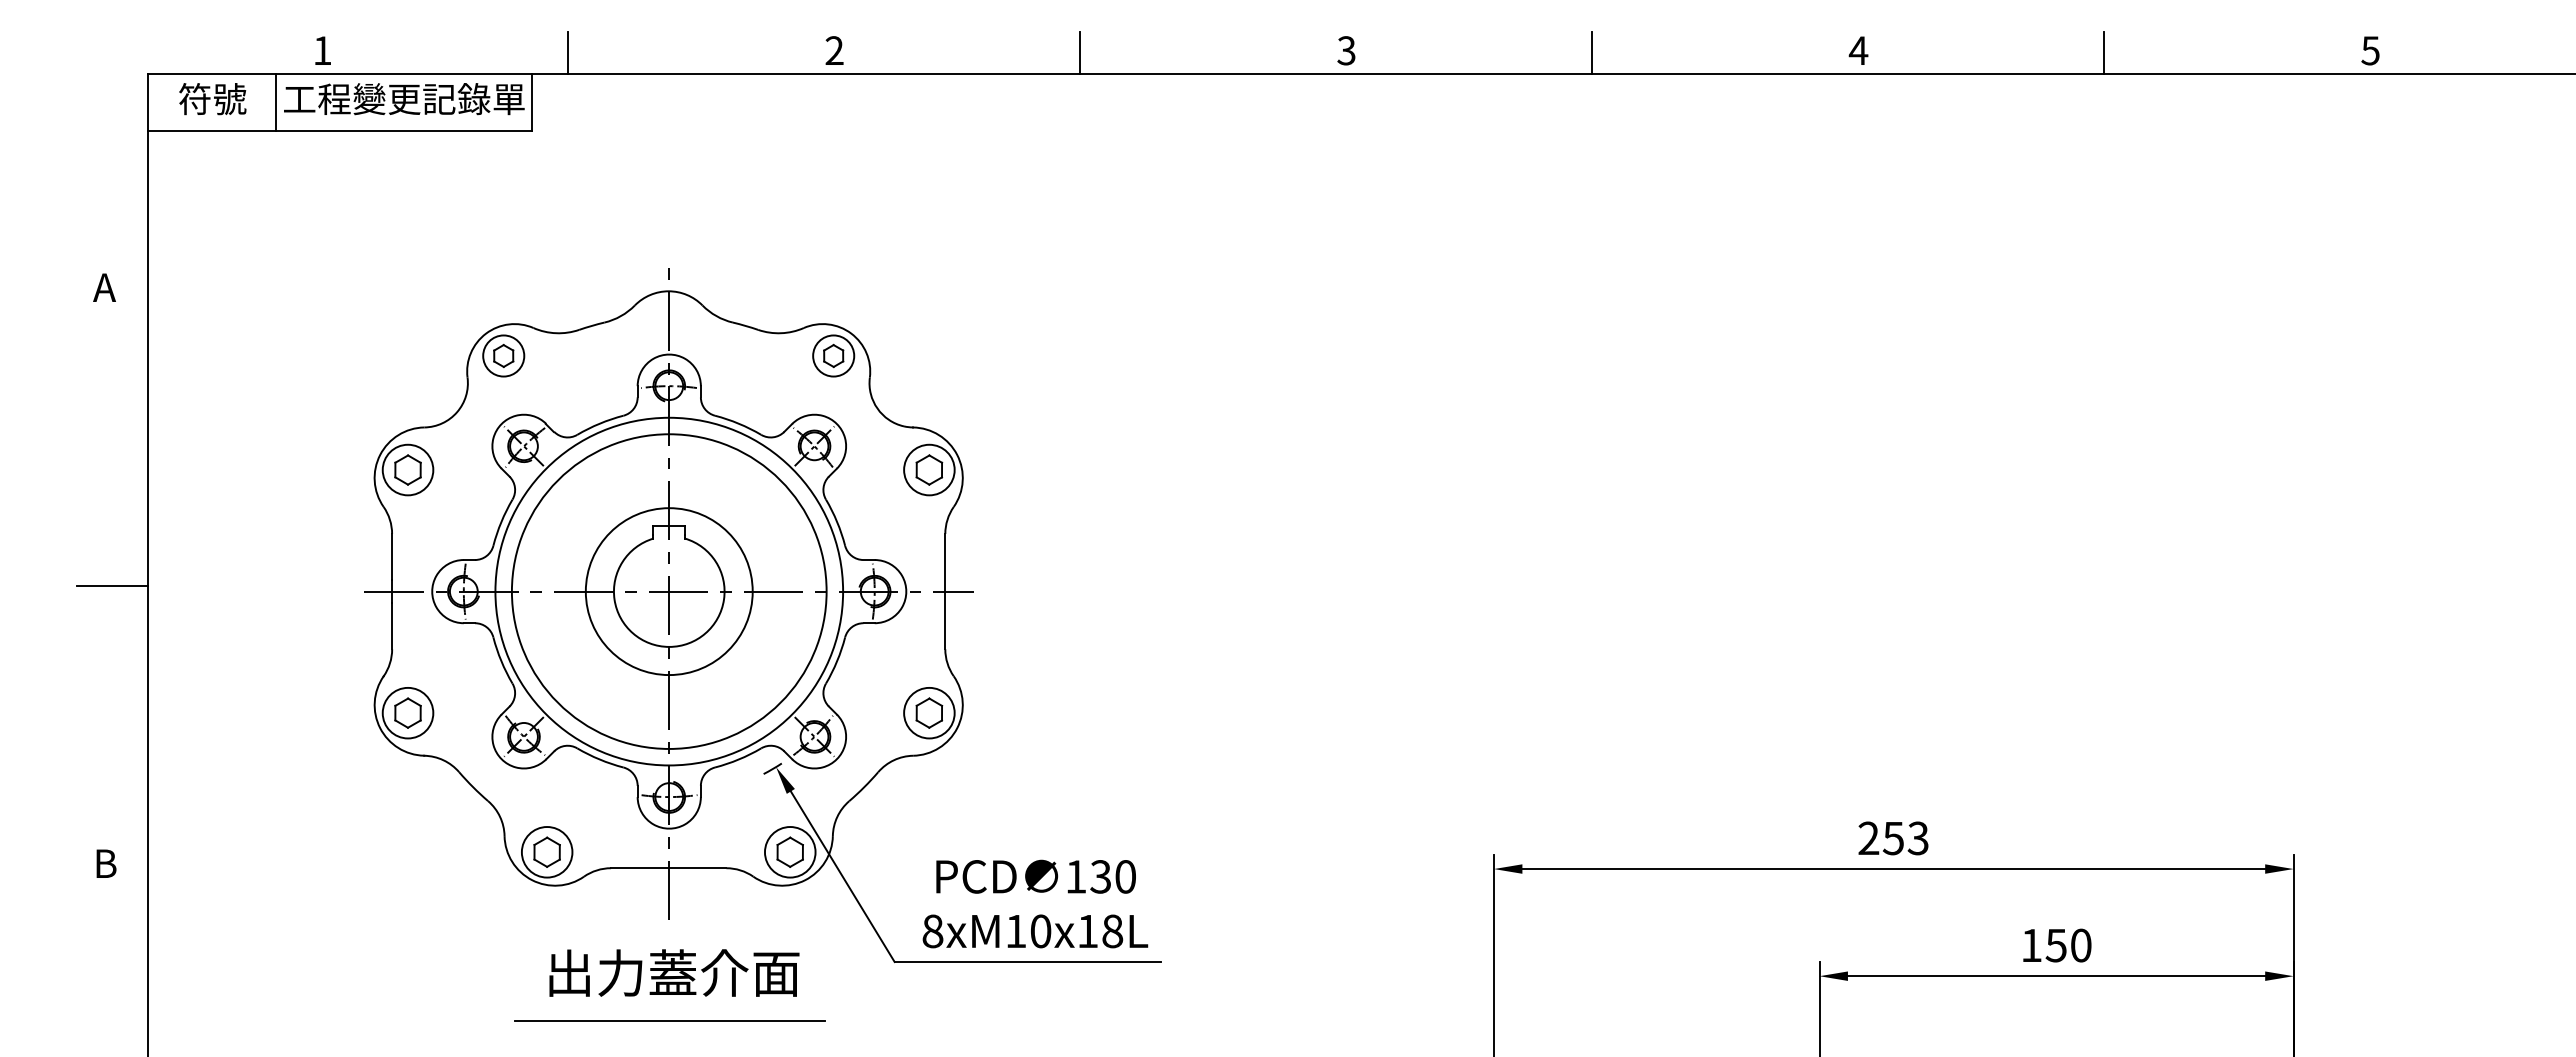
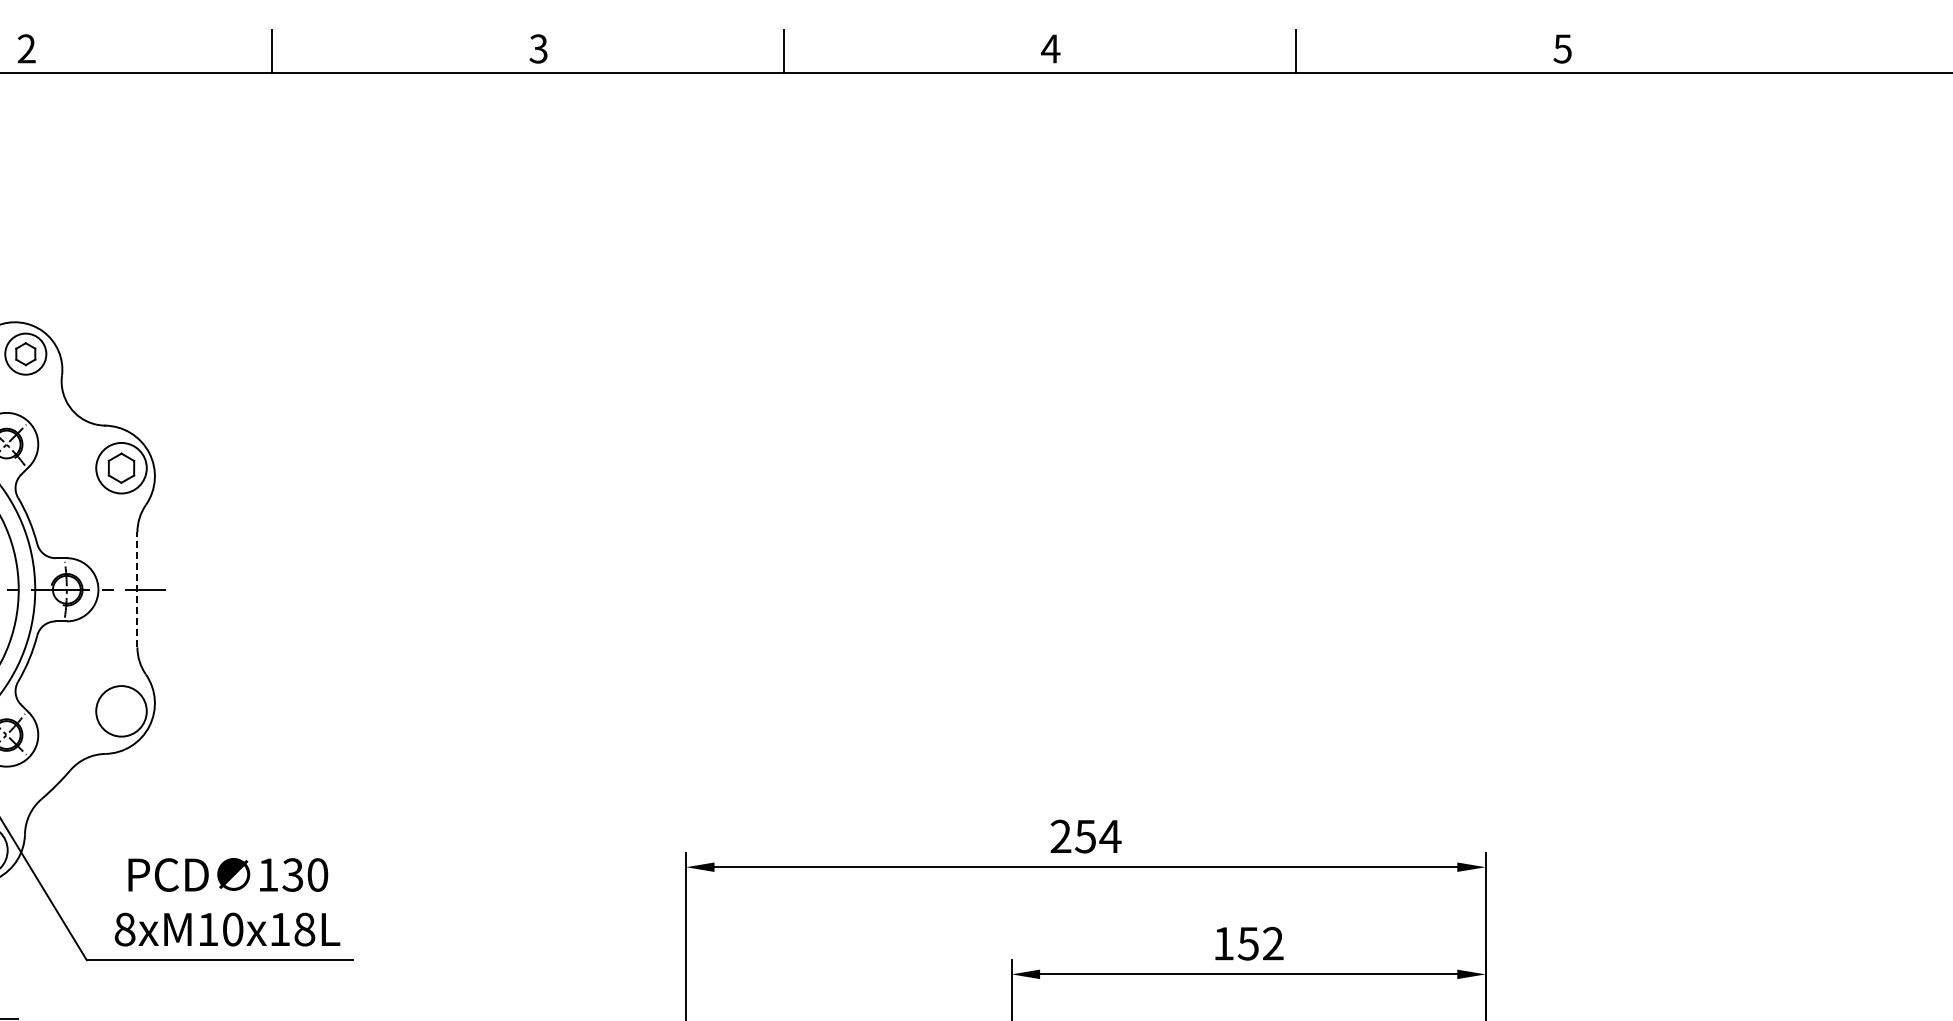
line: (945, 591) -> (137, 589), solid -> dashed
part: (929, 712) -> (121, 710), removed
text: (1918, 838) -> (1110, 836), 253 -> 254
text: (2081, 945) -> (1273, 943), 150 -> 152

